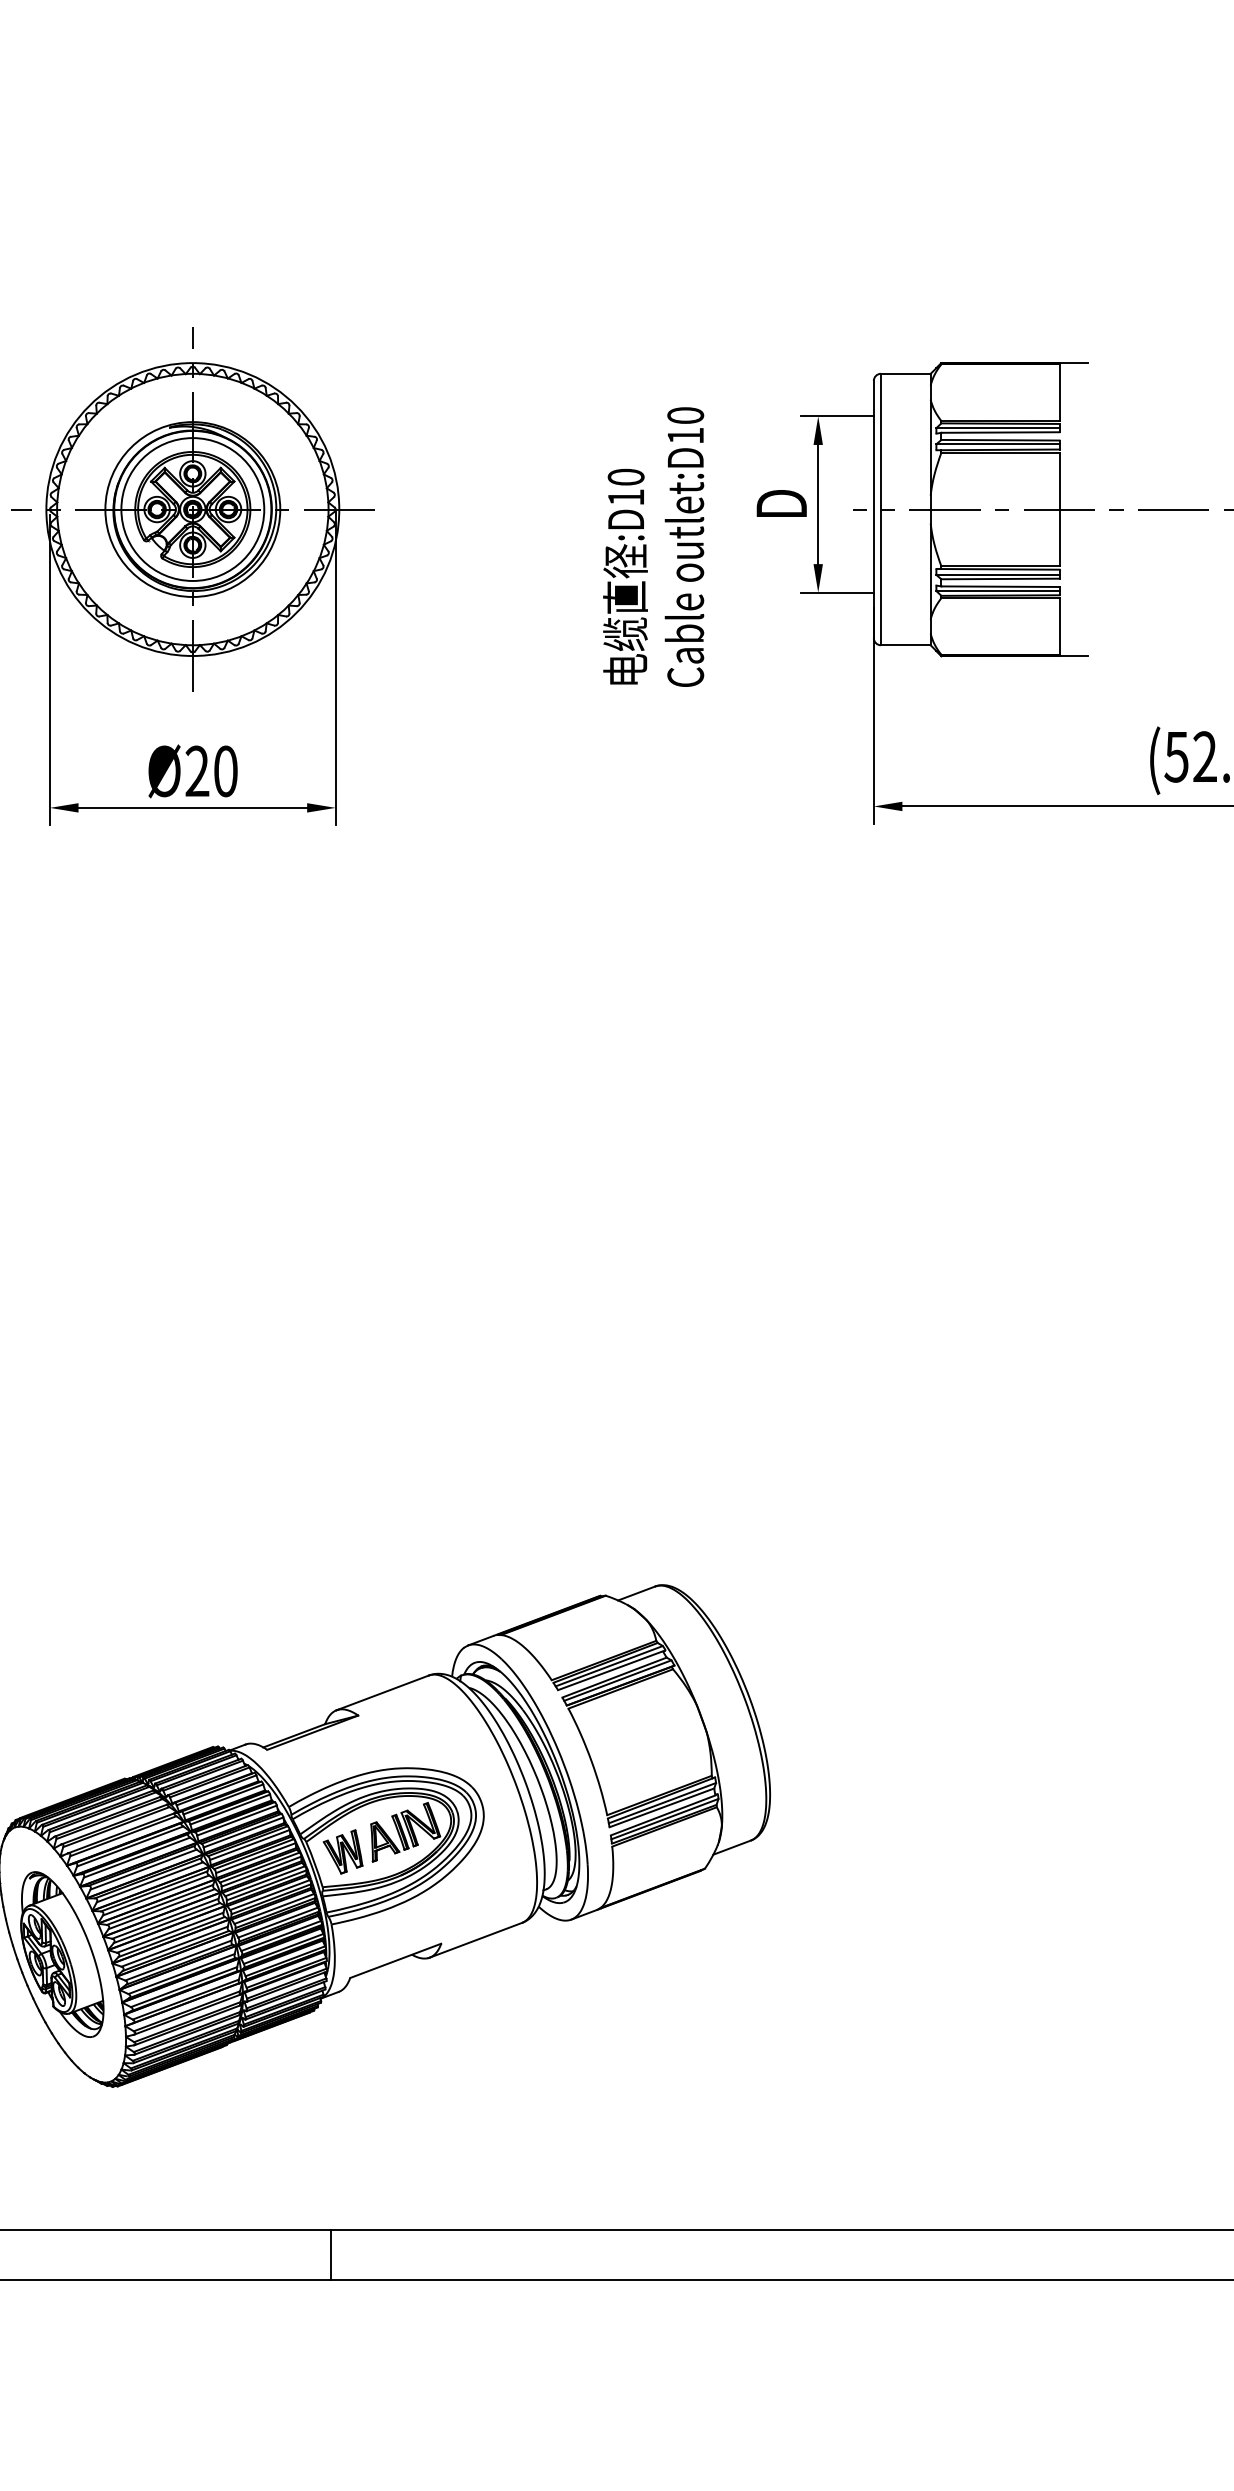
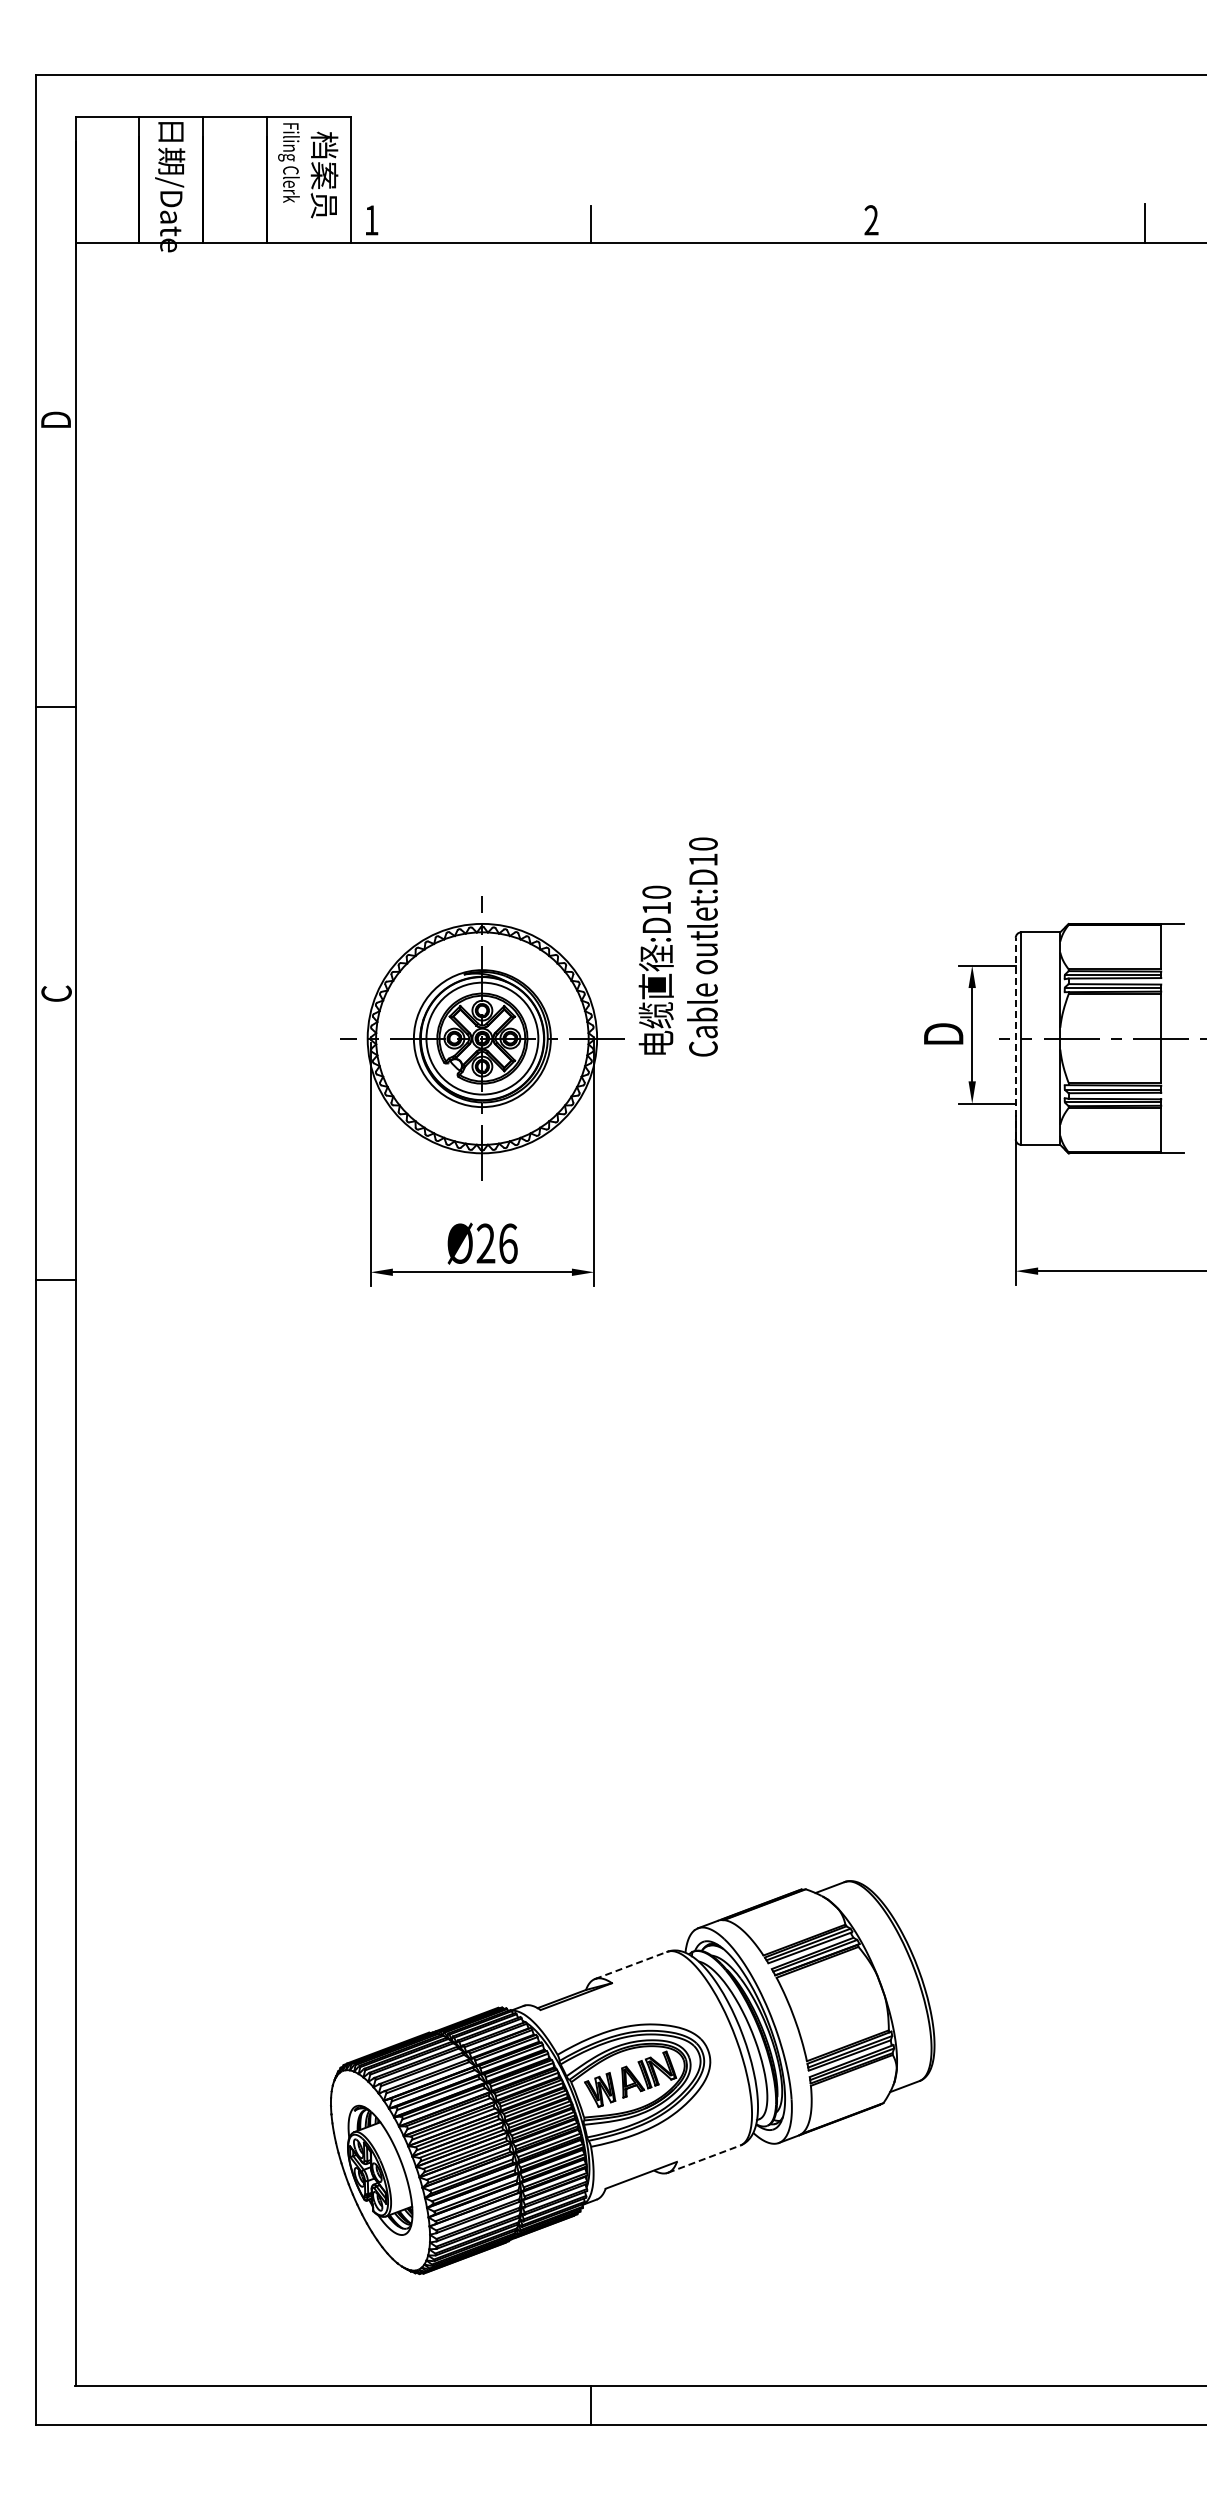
line: (873, 509) -> (1015, 1038), solid -> dashed
text: (652, 546) -> (677, 946), moved
text: (226, 771) -> (508, 1243), Ø20 -> Ø26
line: (383, 1692) -> (631, 1965), solid -> dashed
line: (476, 1940) -> (704, 2159), solid -> dashed

